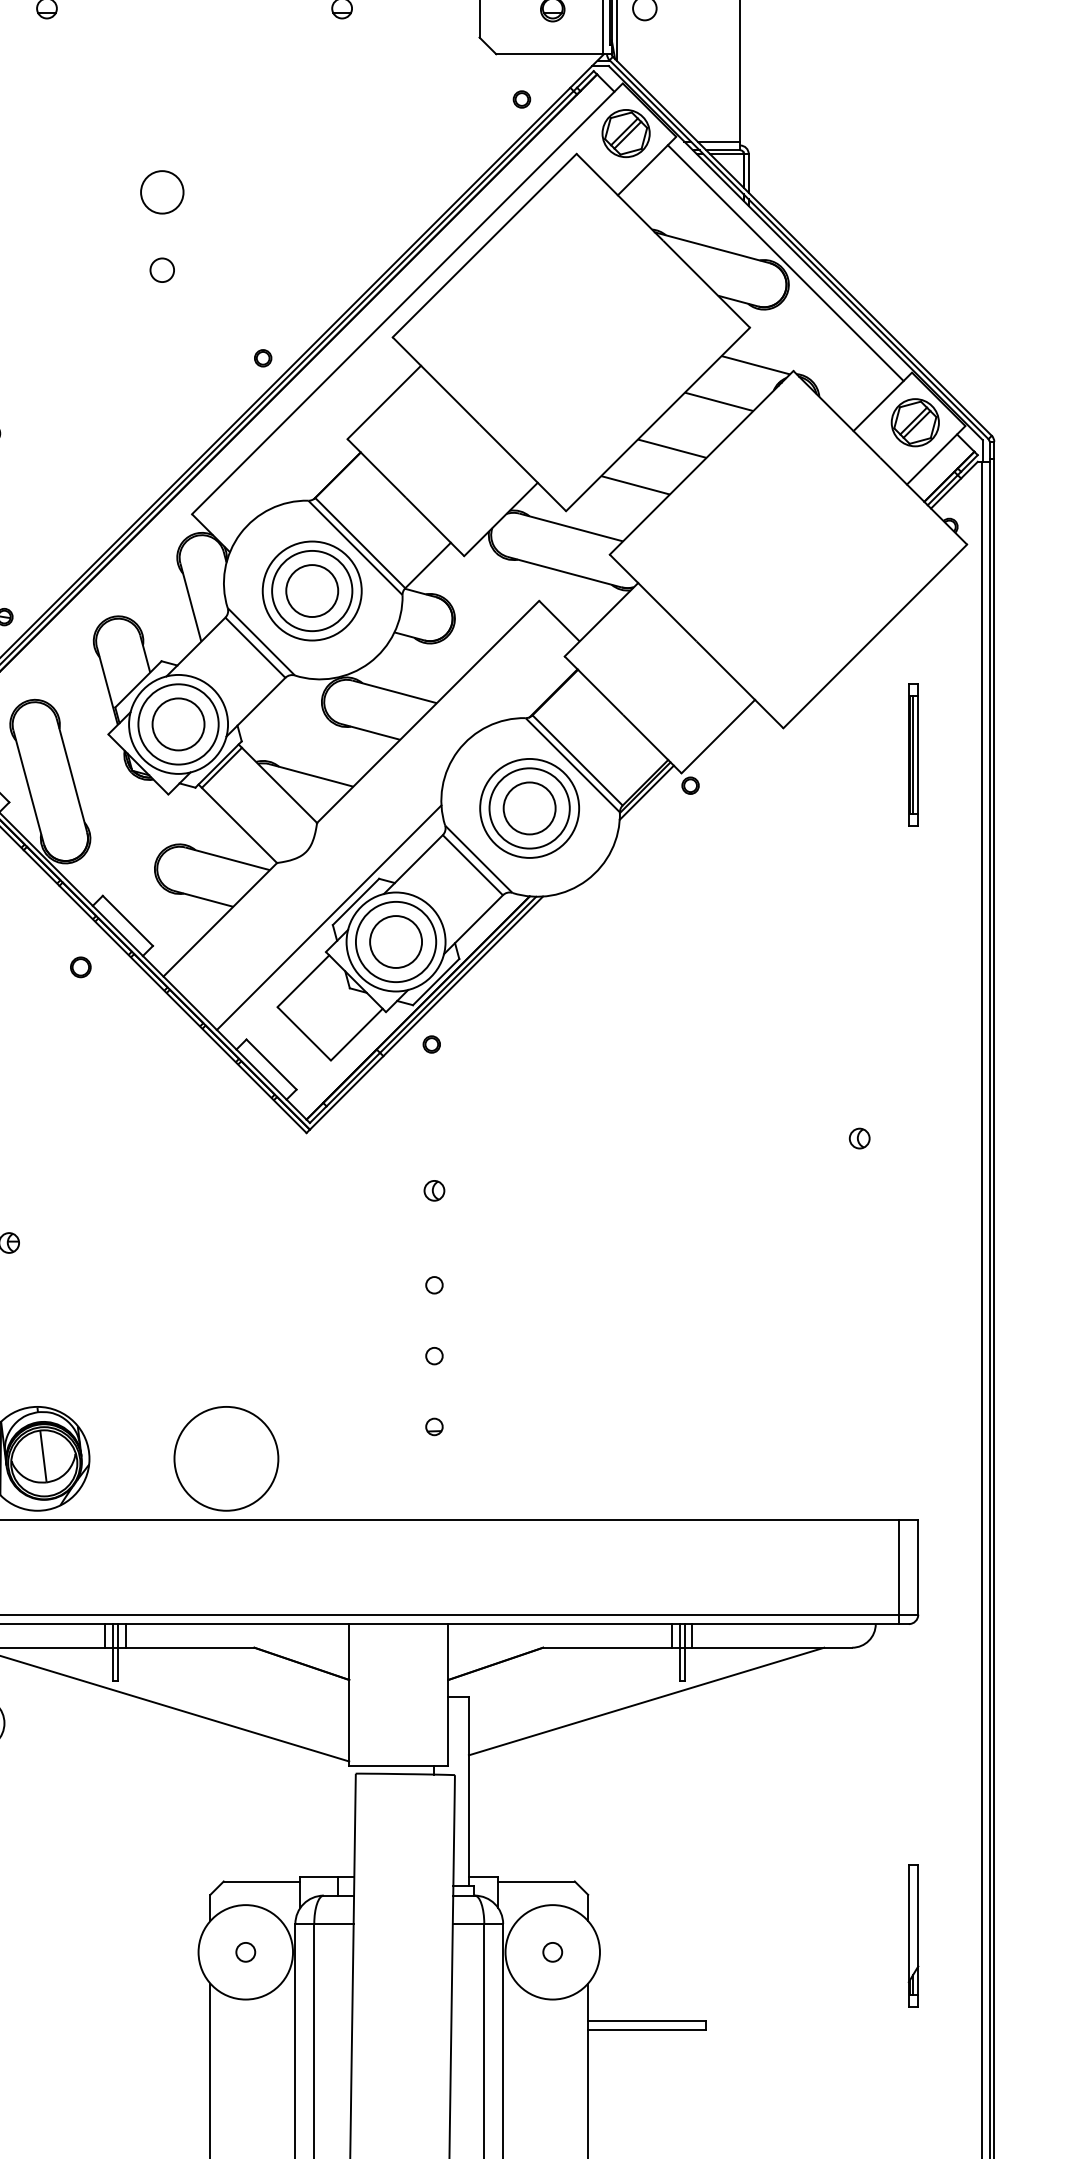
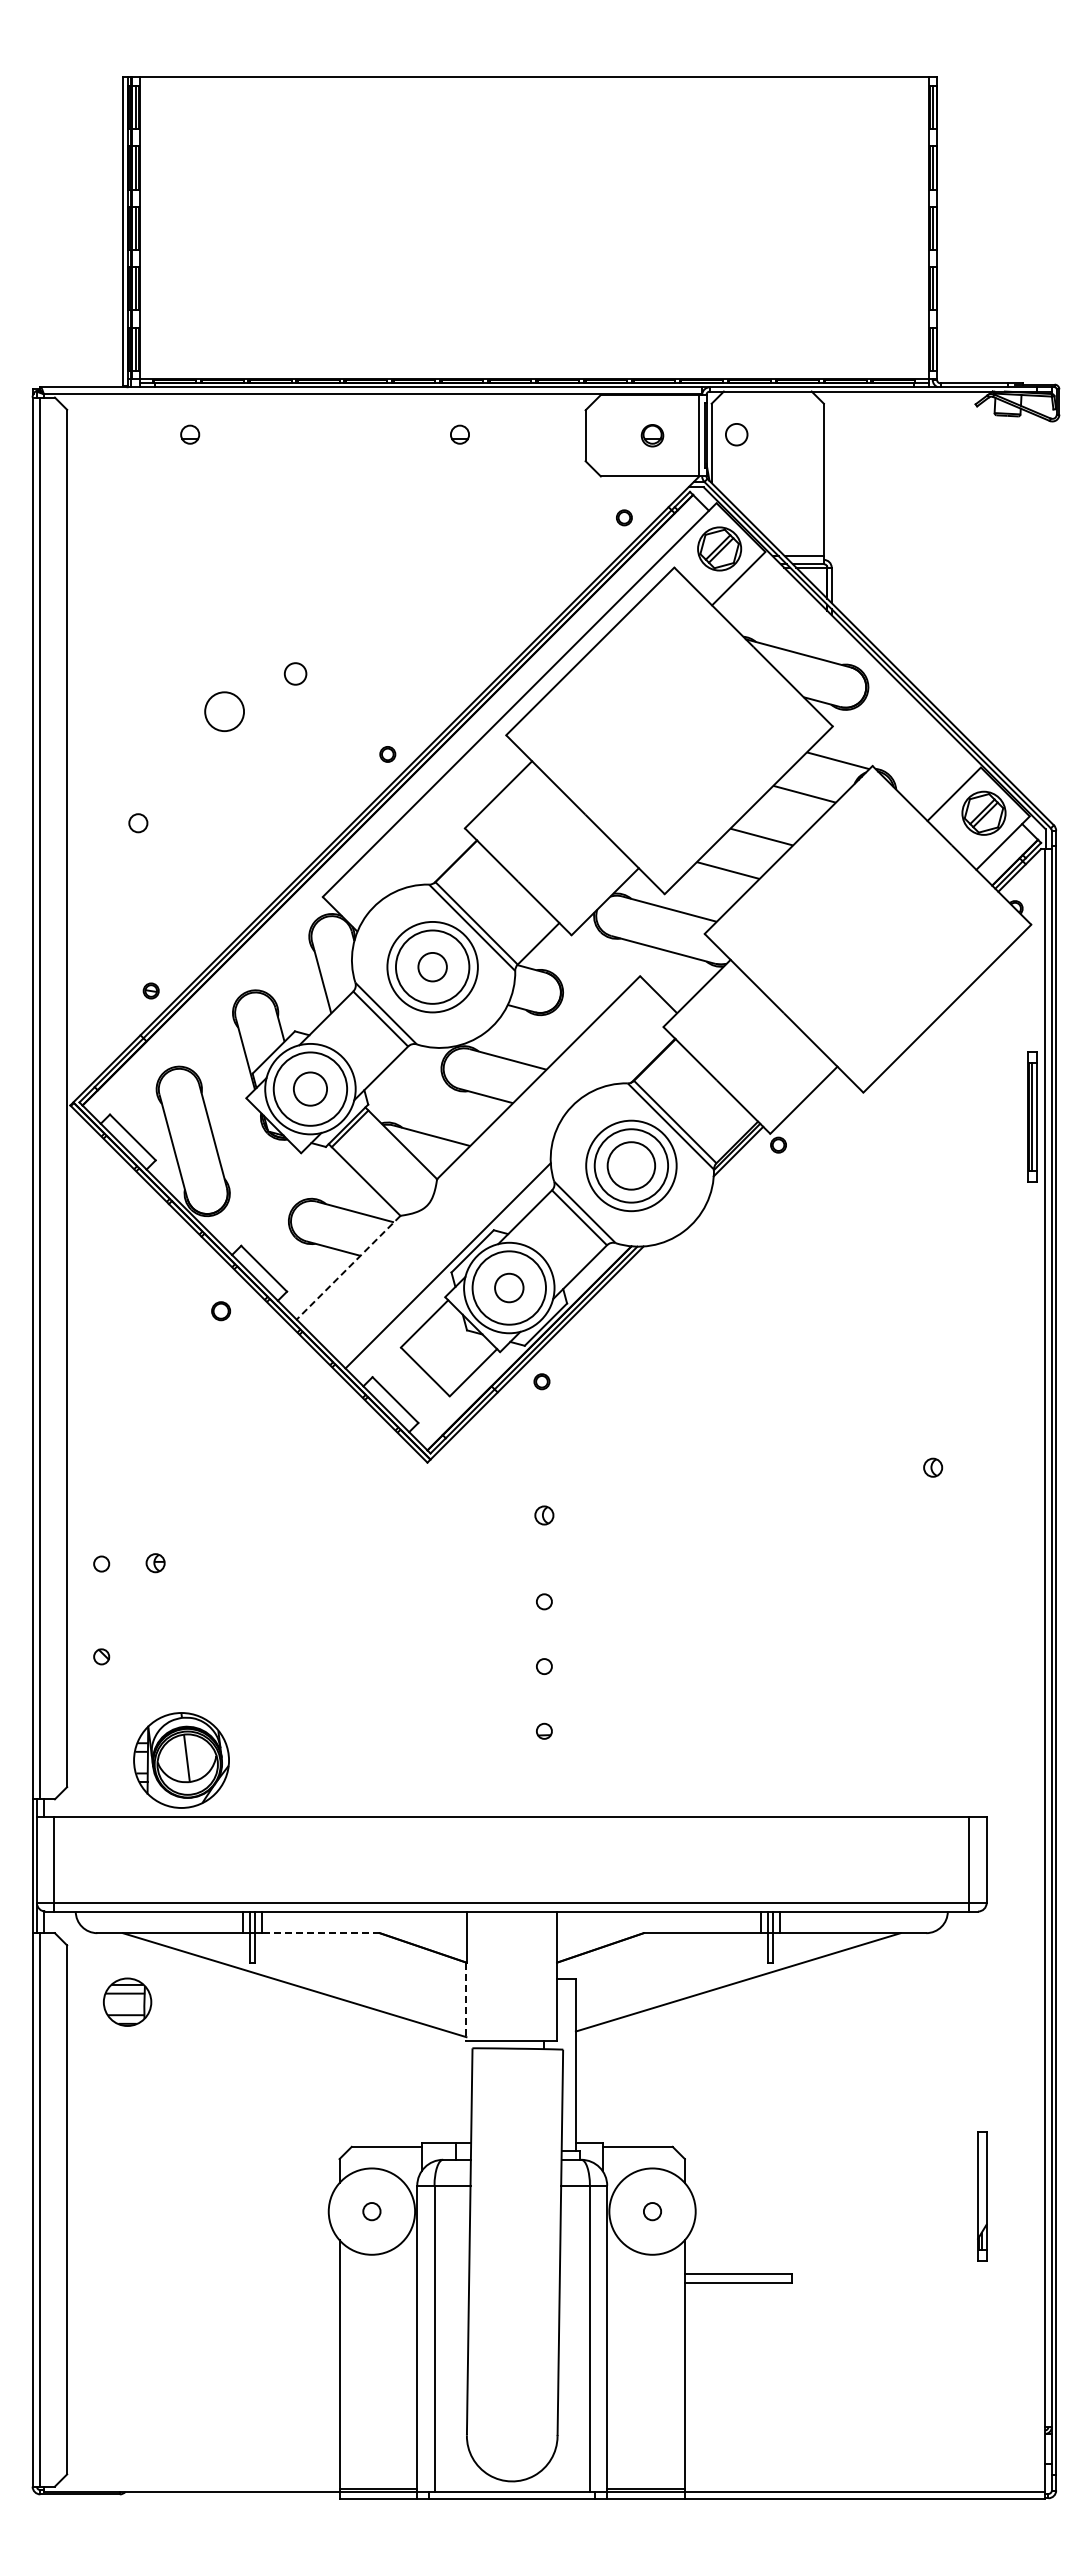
circle: (162, 192) -> (224, 711), moved
line: (785, 263) -> (865, 667), removed
circle: (312, 590) -> (432, 966), size x0.6
circle: (178, 723) -> (310, 1088), size x0.7
part: (913, 754) -> (1032, 1116), moved
line: (220, 920) -> (348, 1268), solid -> dashed
circle: (396, 941) -> (509, 1287), size x0.6
circle: (225, 1458) -> (353, 1760), removed
line: (190, 1648) -> (321, 1933), solid -> dashed
line: (349, 1723) -> (466, 2002), solid -> dashed

